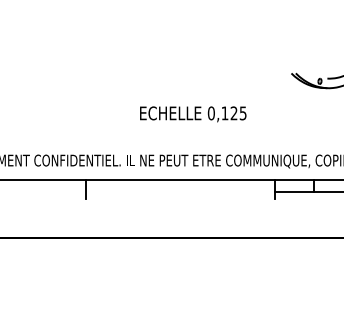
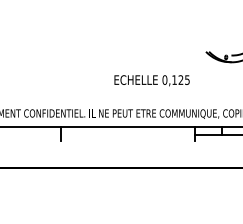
text: (193, 114) -> (152, 80), moved

